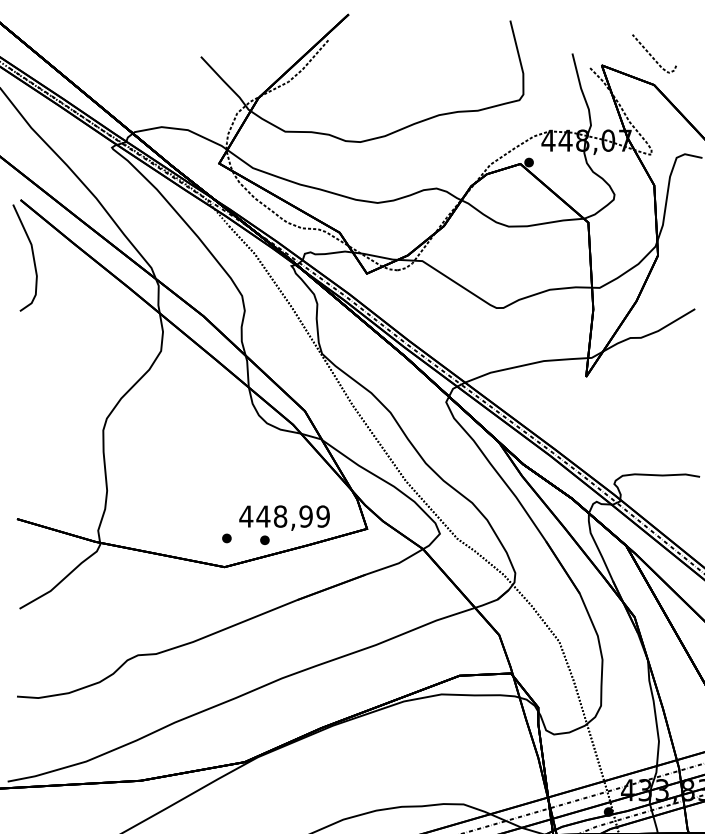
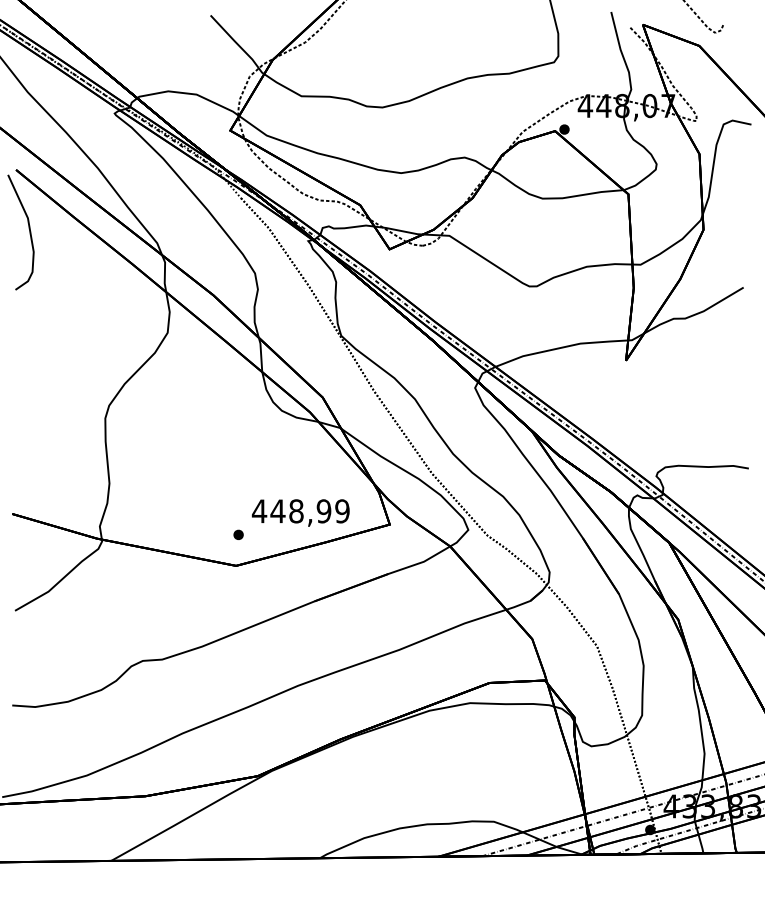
part: (264, 539) -> (279, 536), removed

